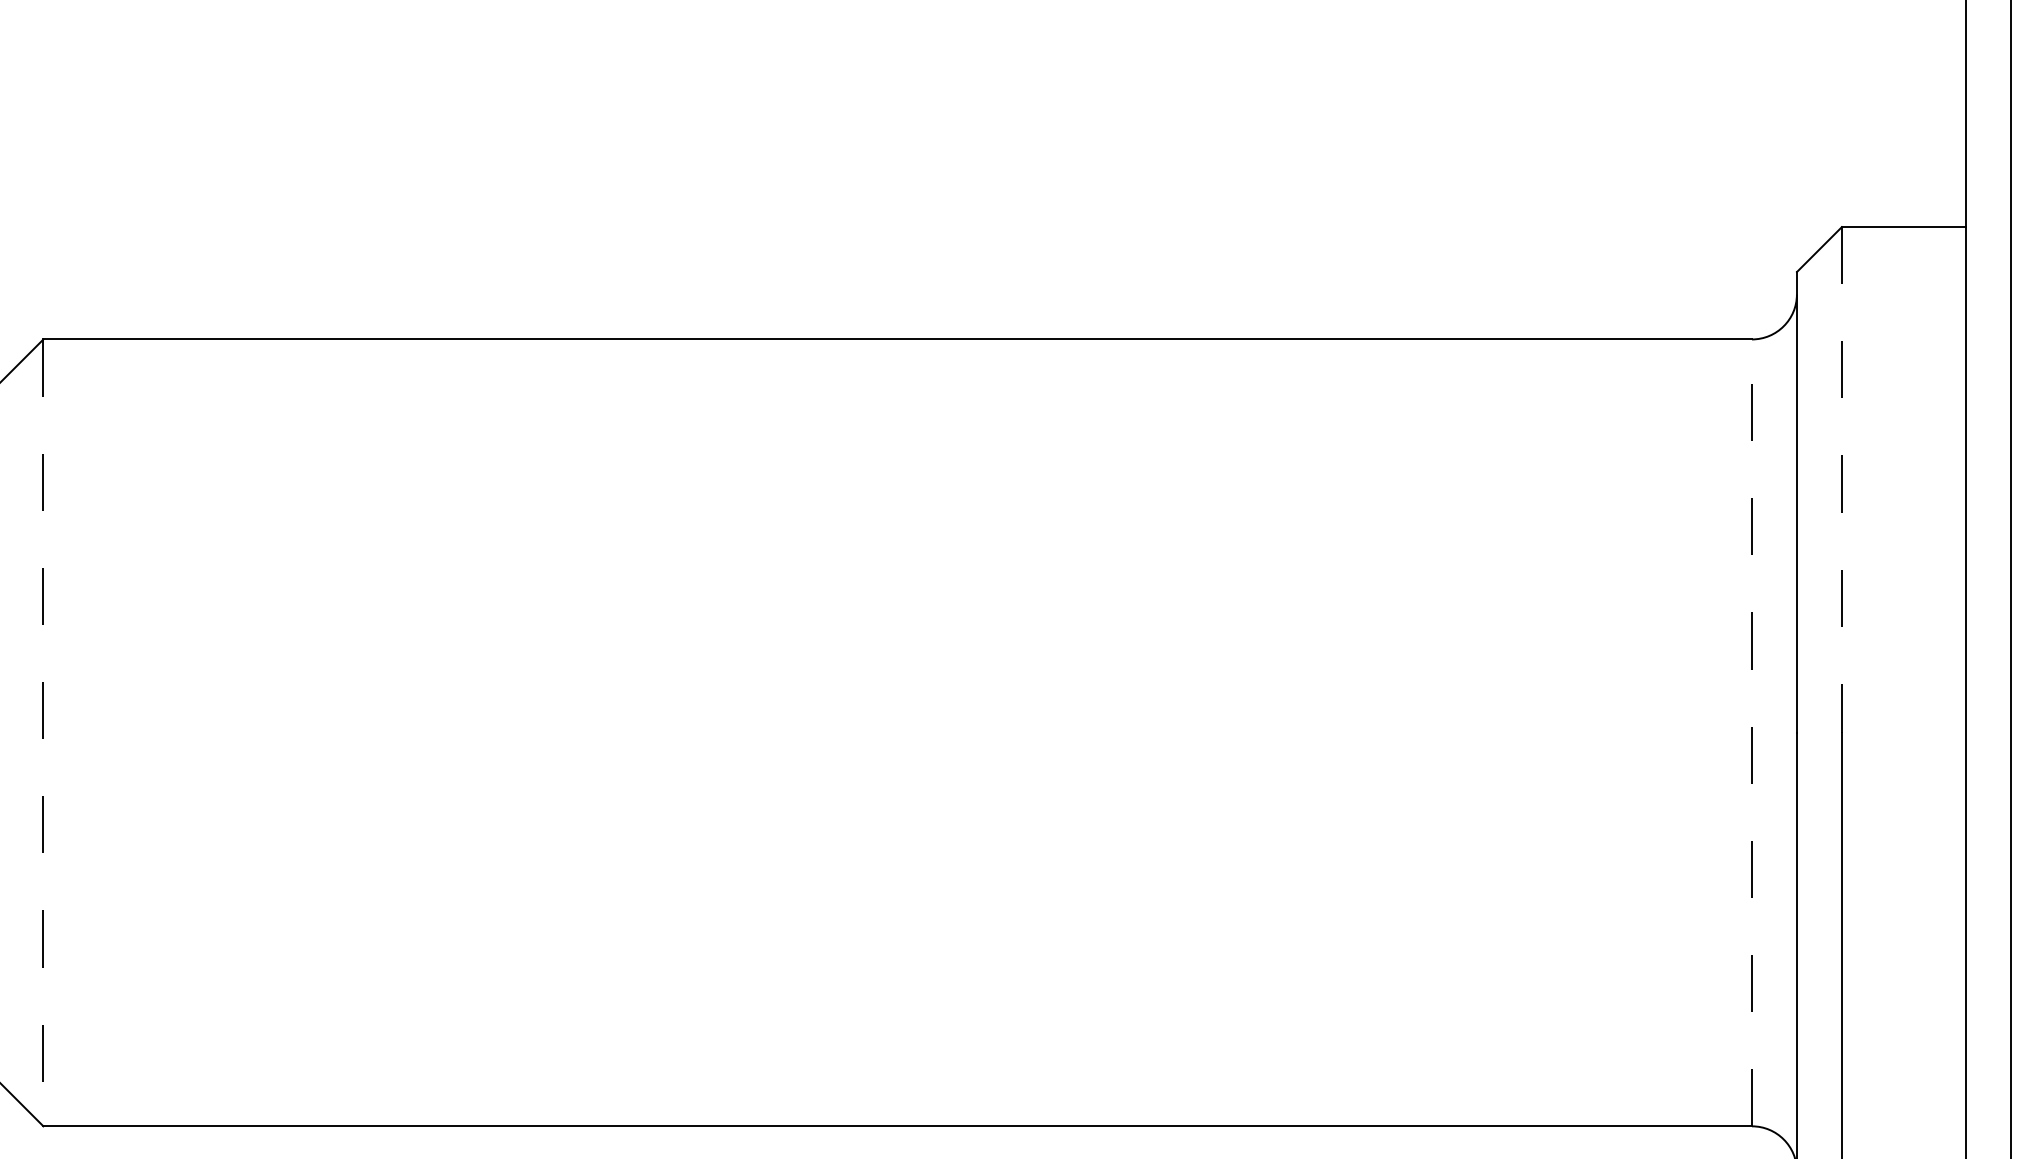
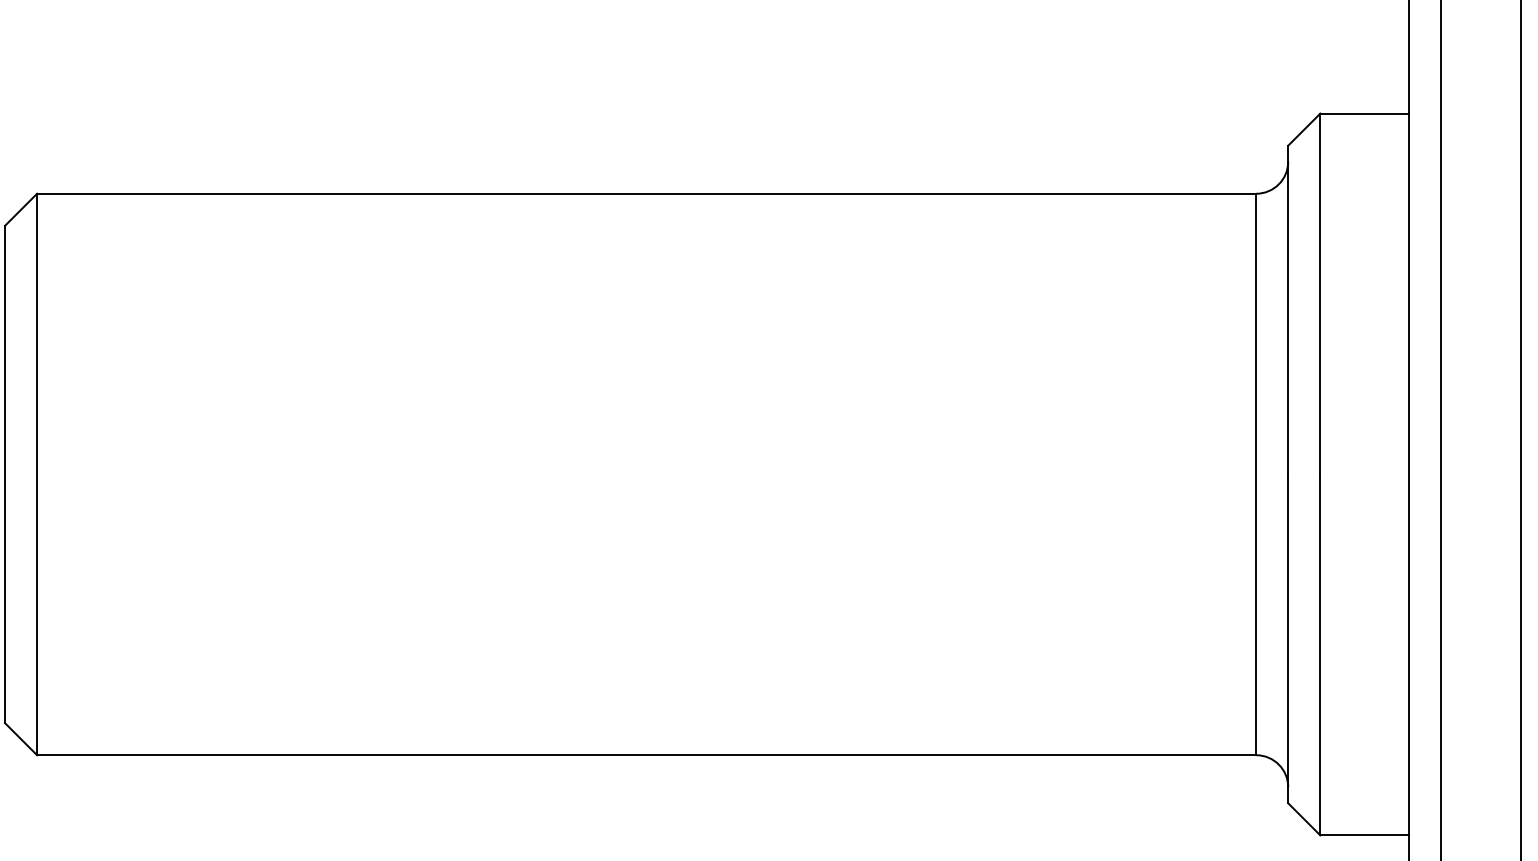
line: (1842, 480) -> (1320, 294), dashed -> solid
line: (44, 732) -> (37, 474), dashed -> solid
line: (1752, 732) -> (1256, 474), dashed -> solid

